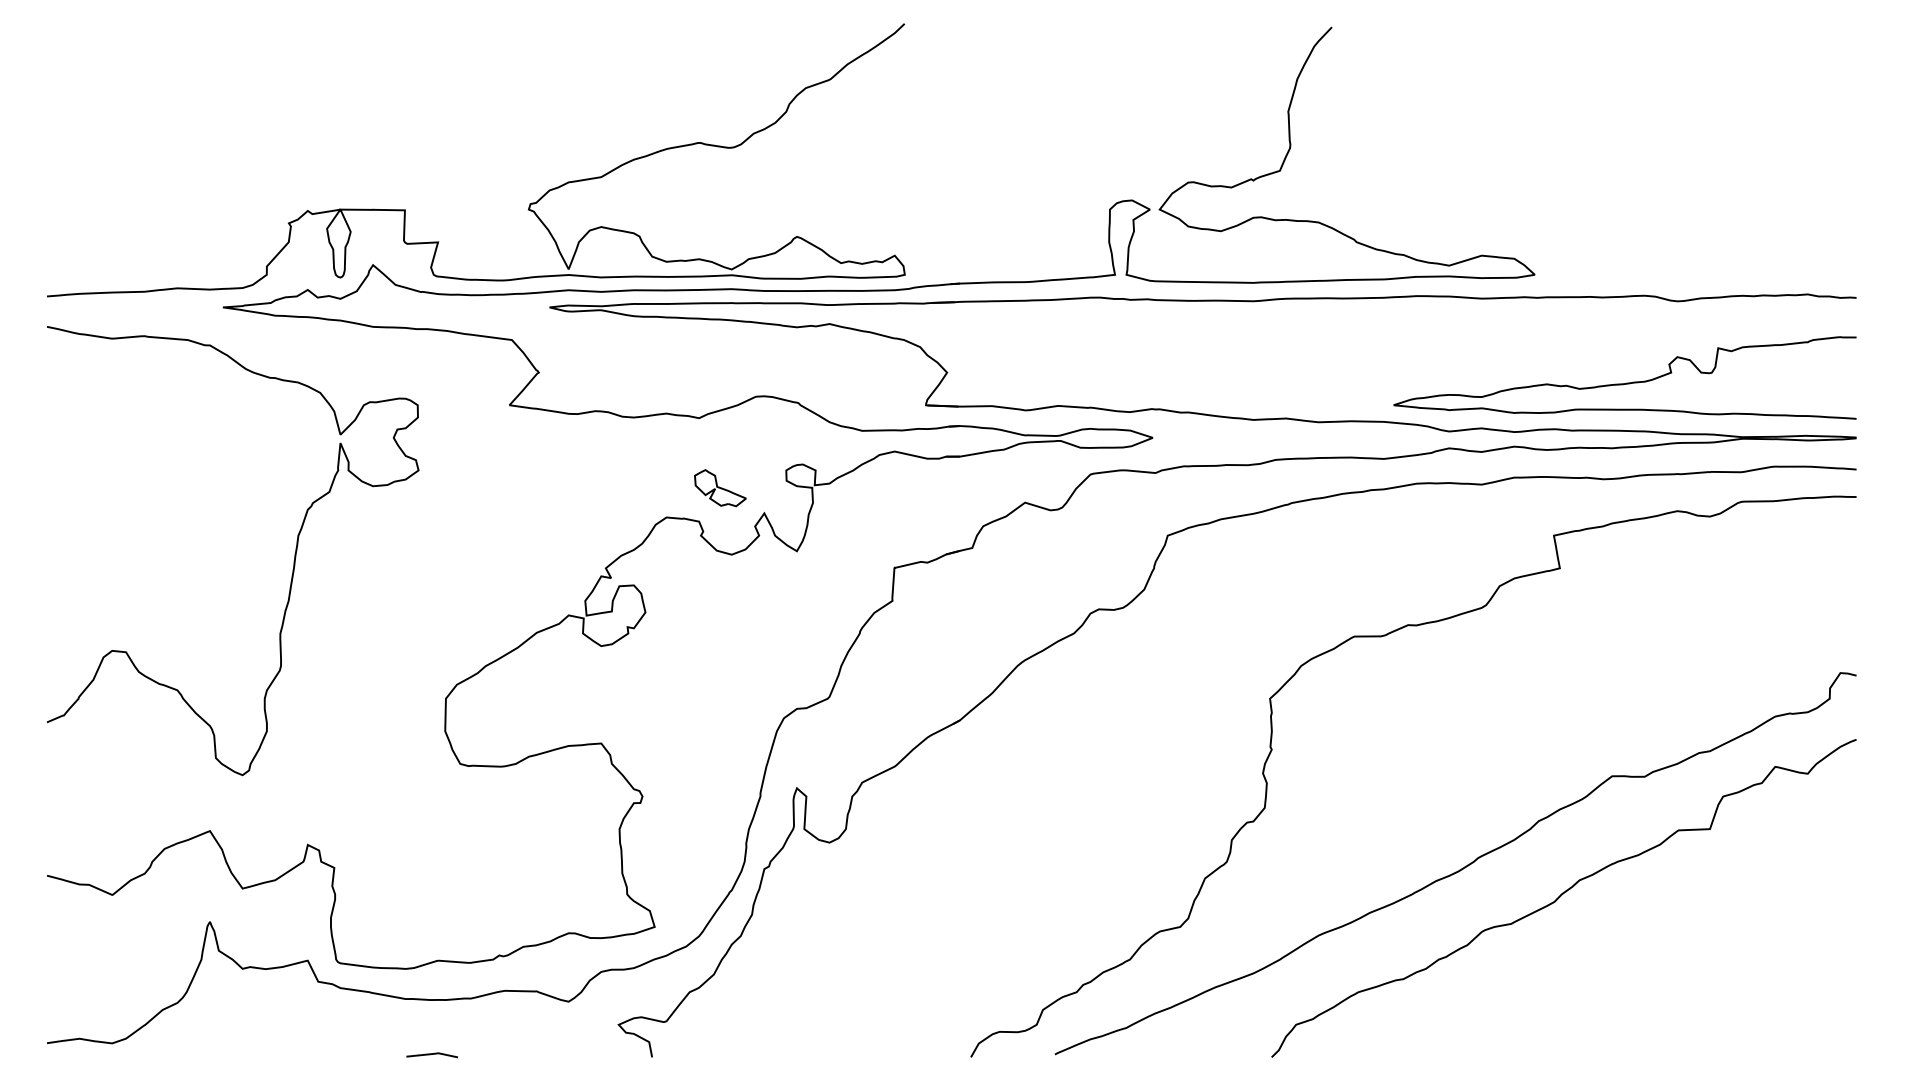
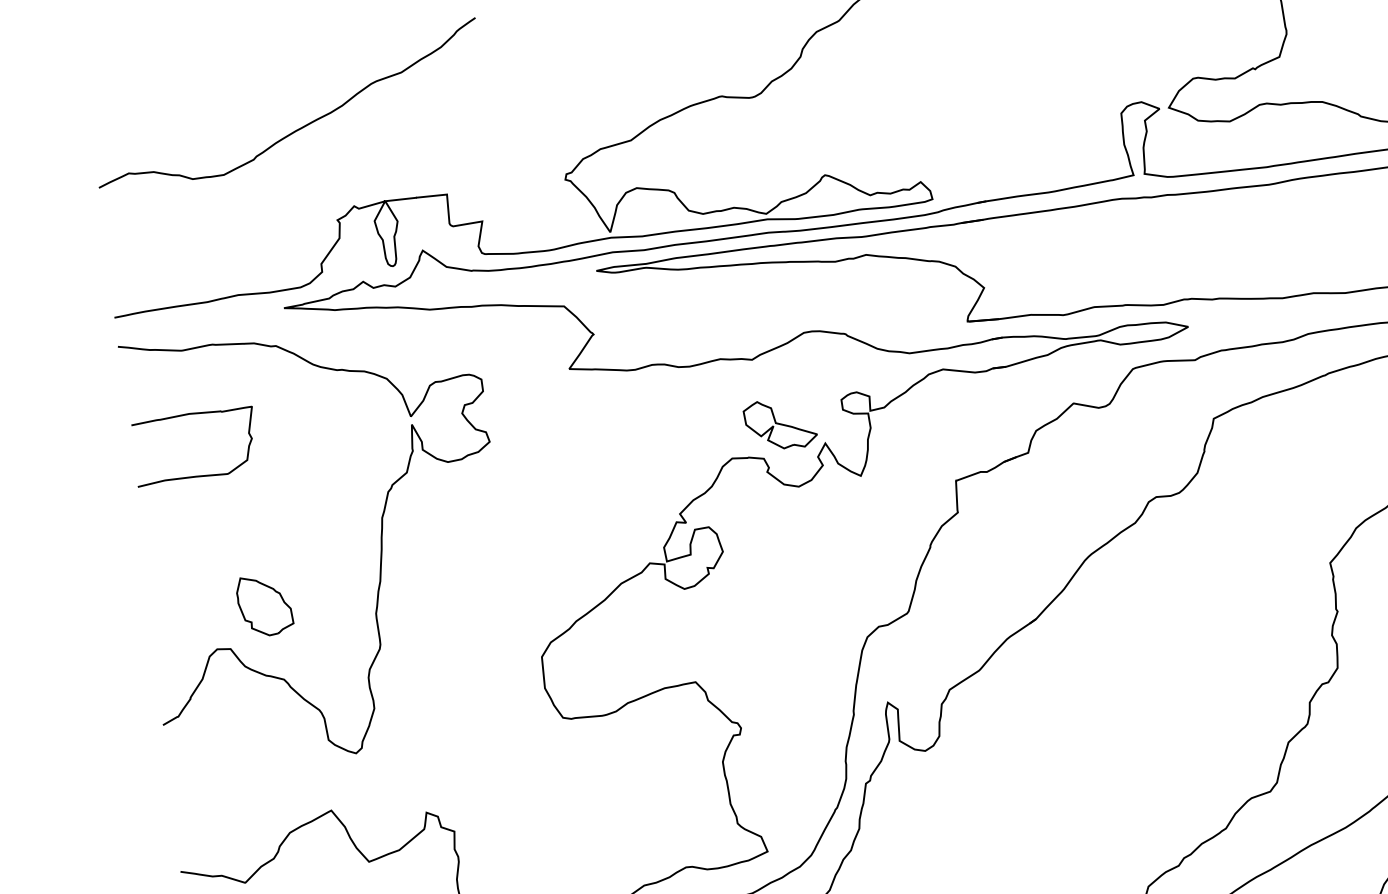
curve: (263, 122) -> (301, 126), added
curve: (114, 469) -> (198, 475), added
part: (720, 487) -> (780, 423), size x1.43
part: (166, 611) -> (264, 605), added

